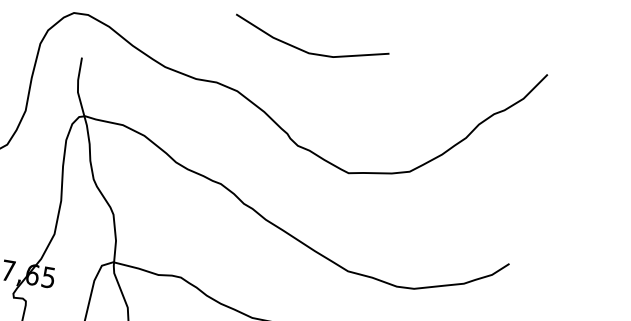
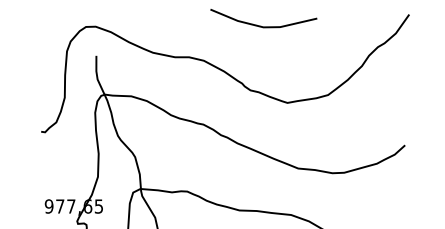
line: (306, 50) -> (261, 25), moved

